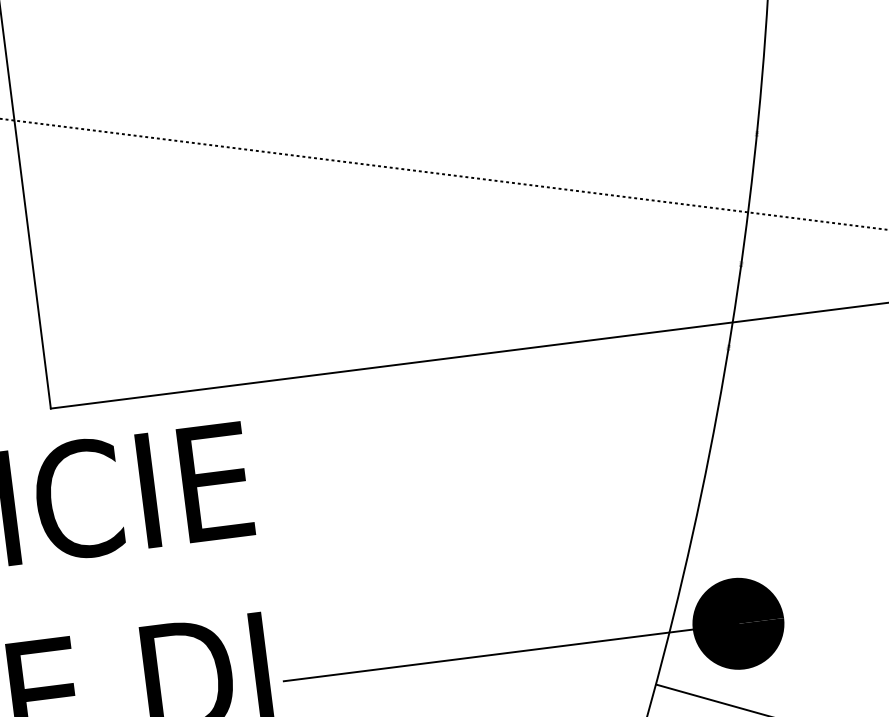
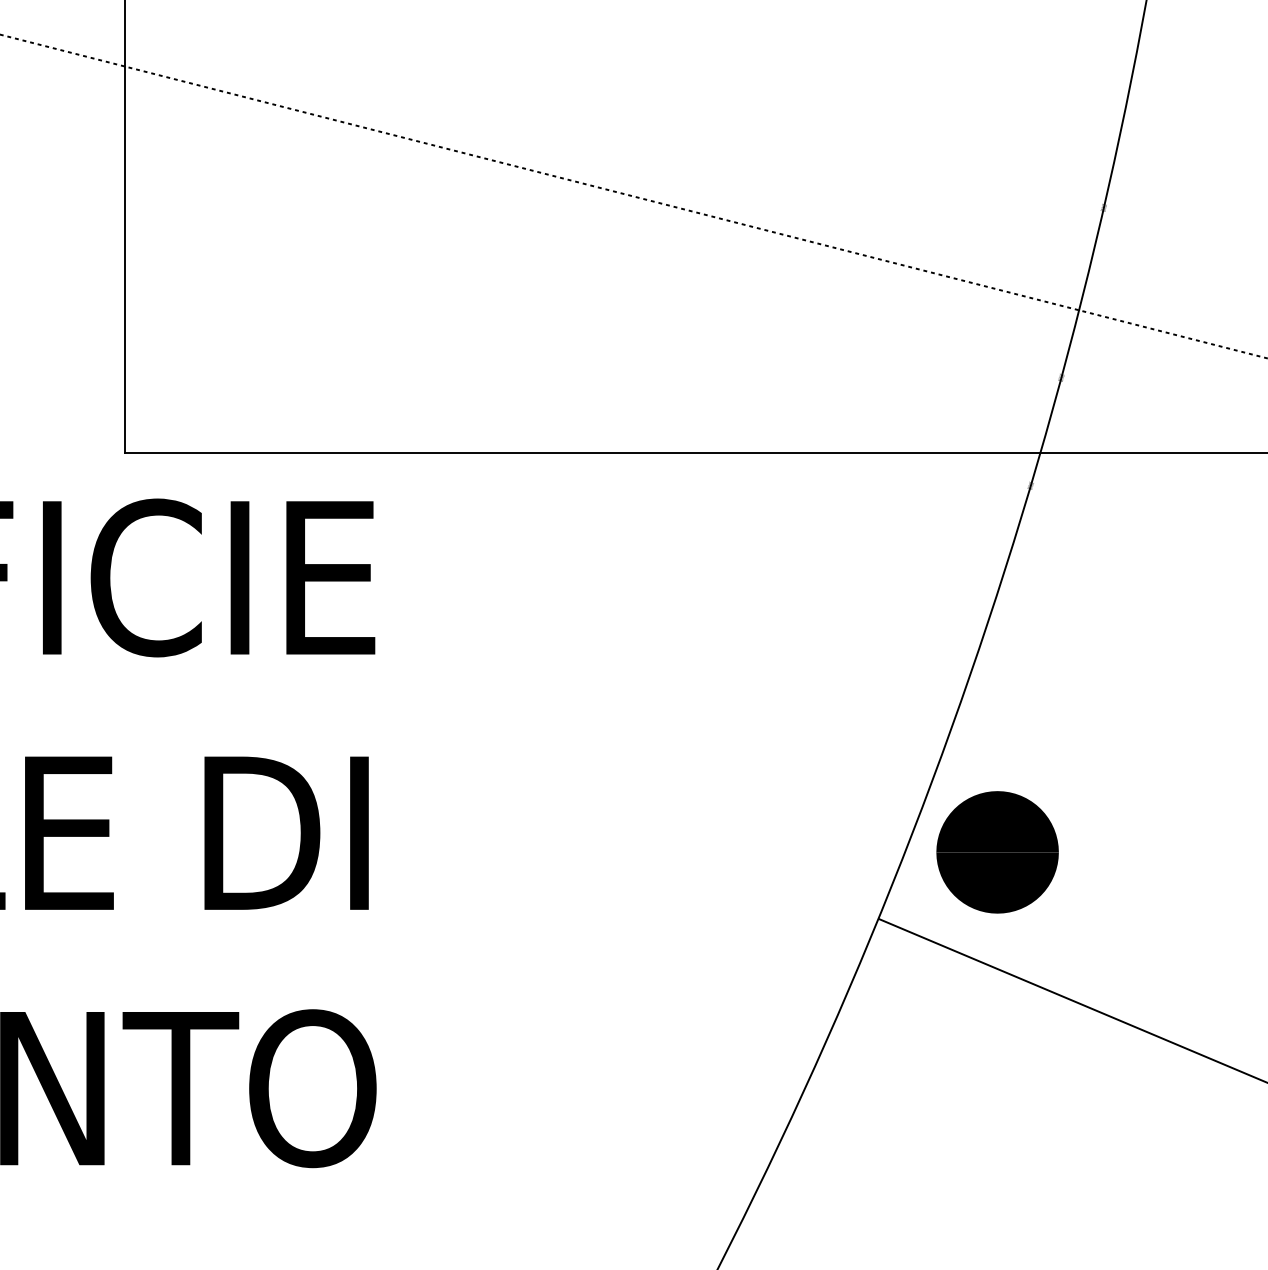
line: (511, 652) -> (692, 852), removed

